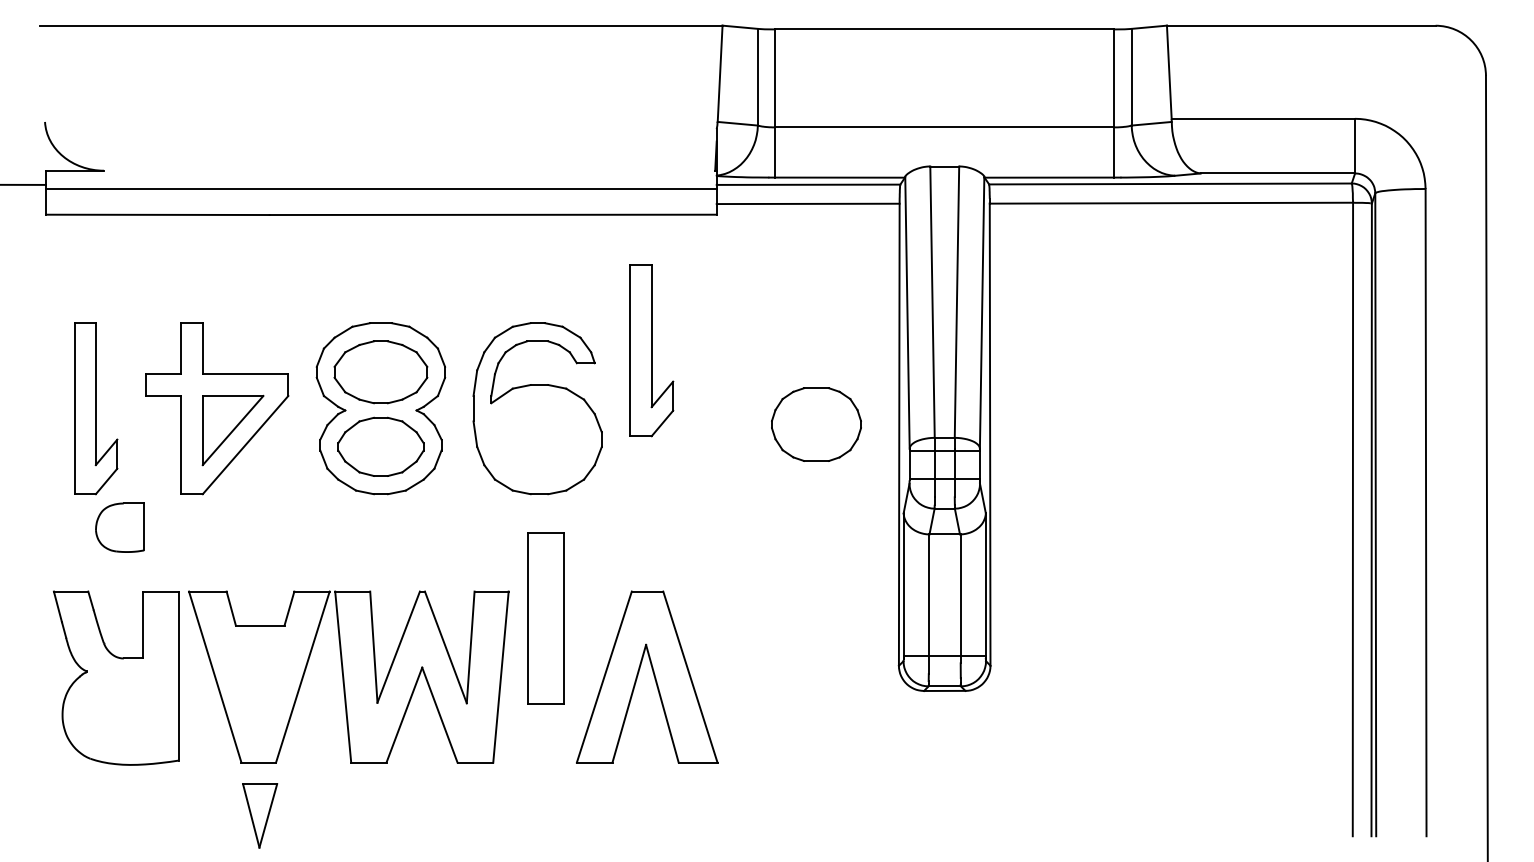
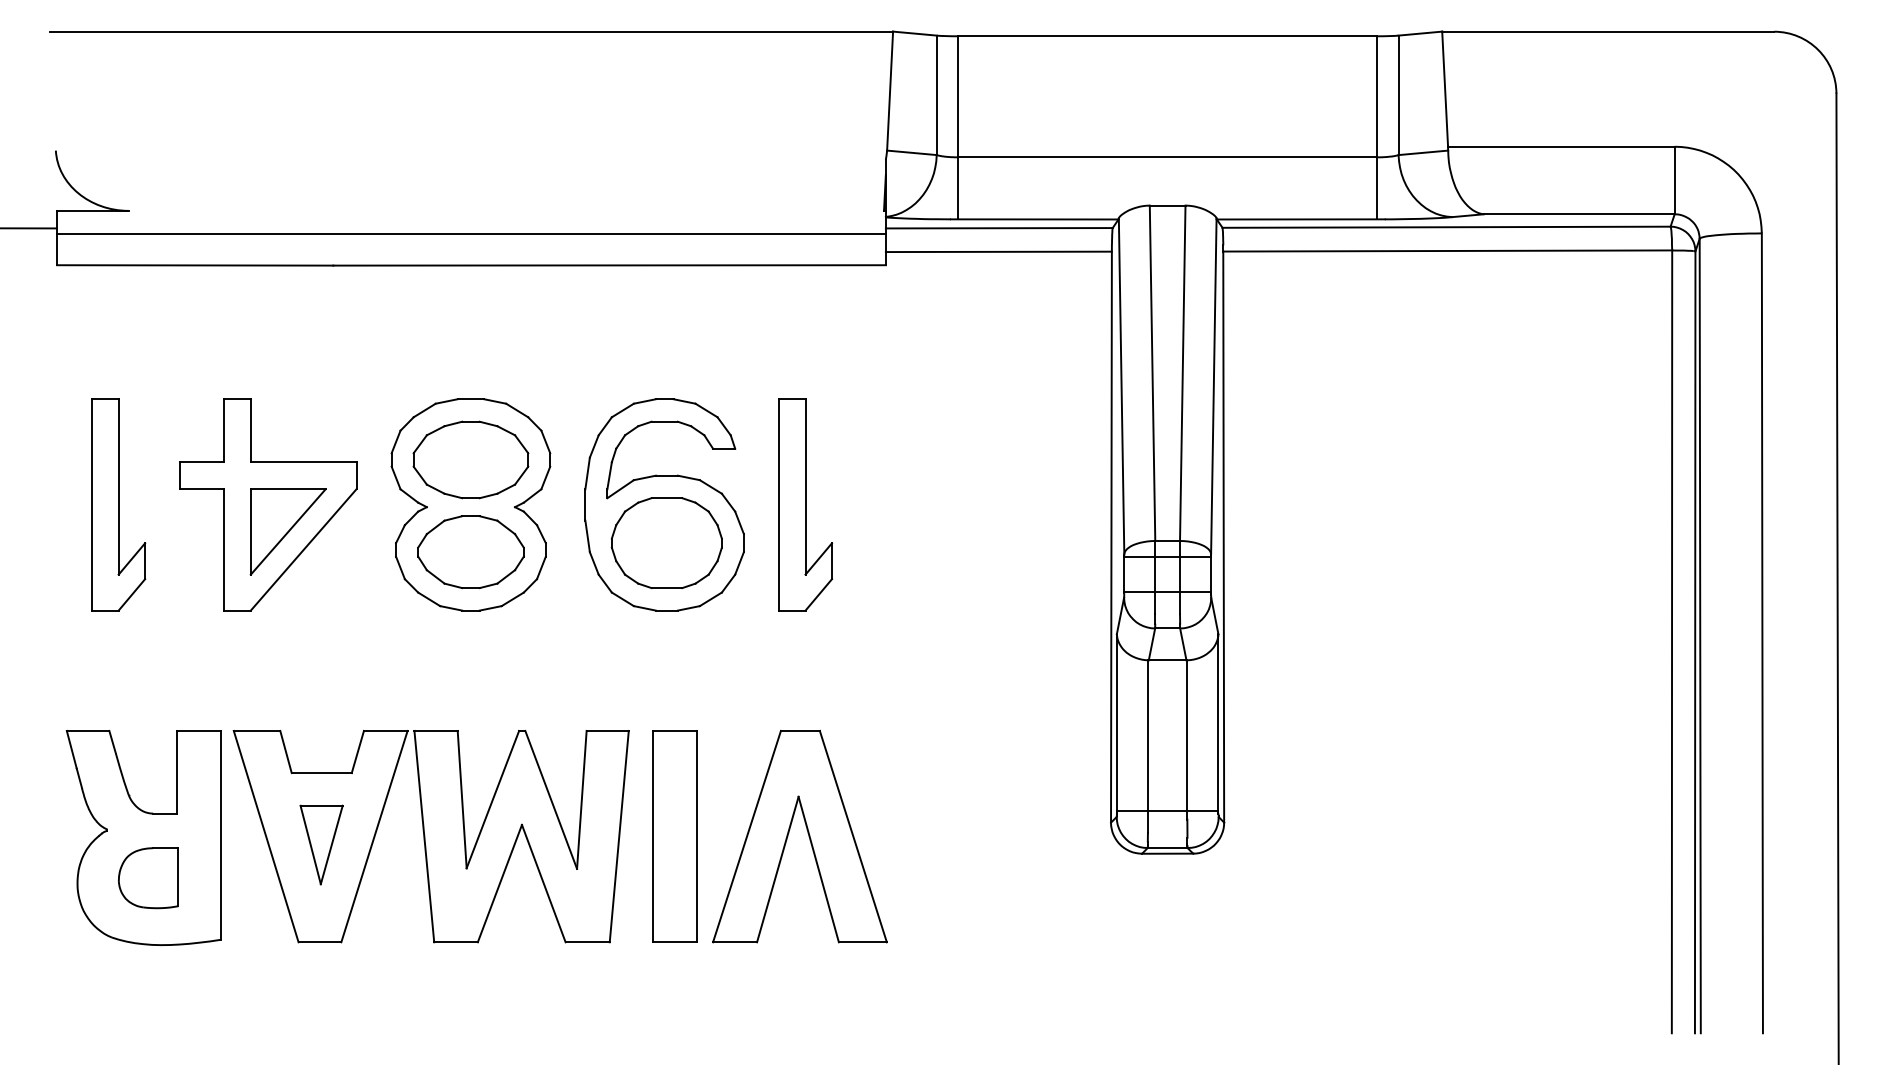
part: (651, 350) -> (805, 504), moved
part: (816, 424) -> (666, 543), moved
part: (119, 527) -> (147, 877), moved
part: (545, 618) -> (674, 837), moved
part: (260, 815) -> (322, 844), moved

